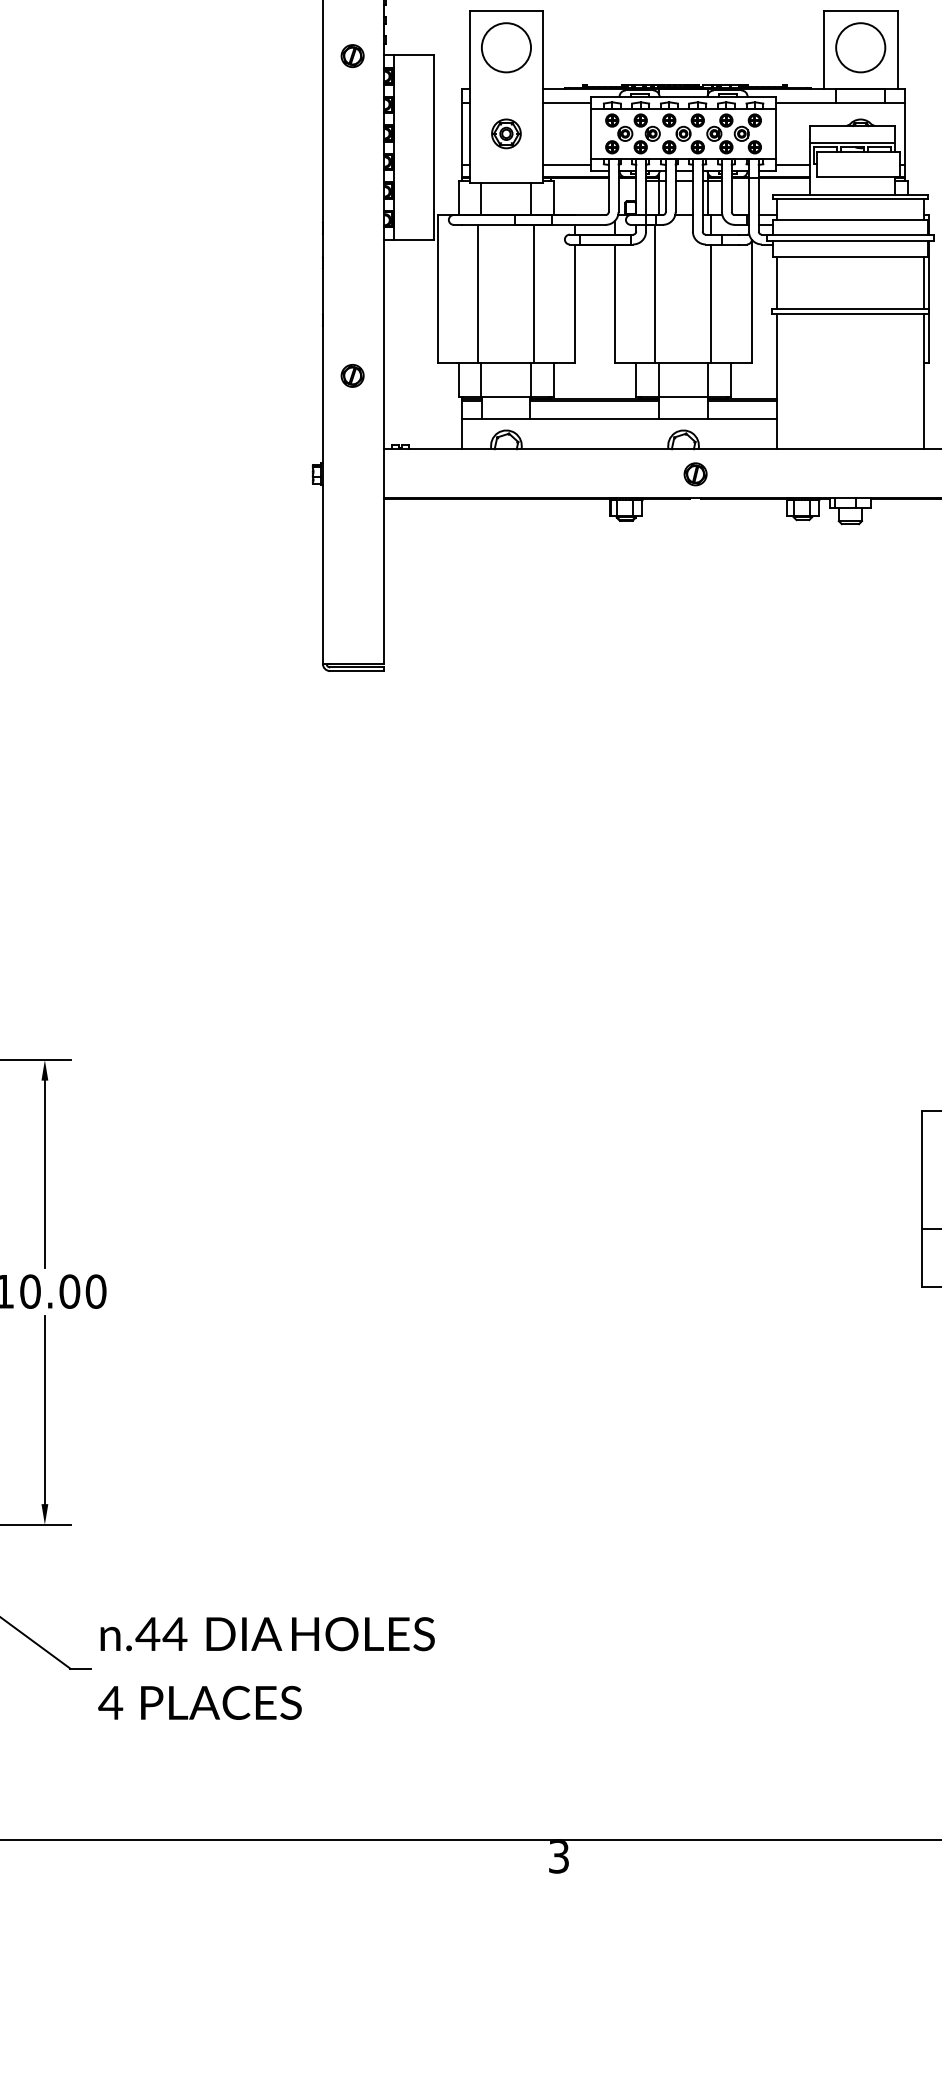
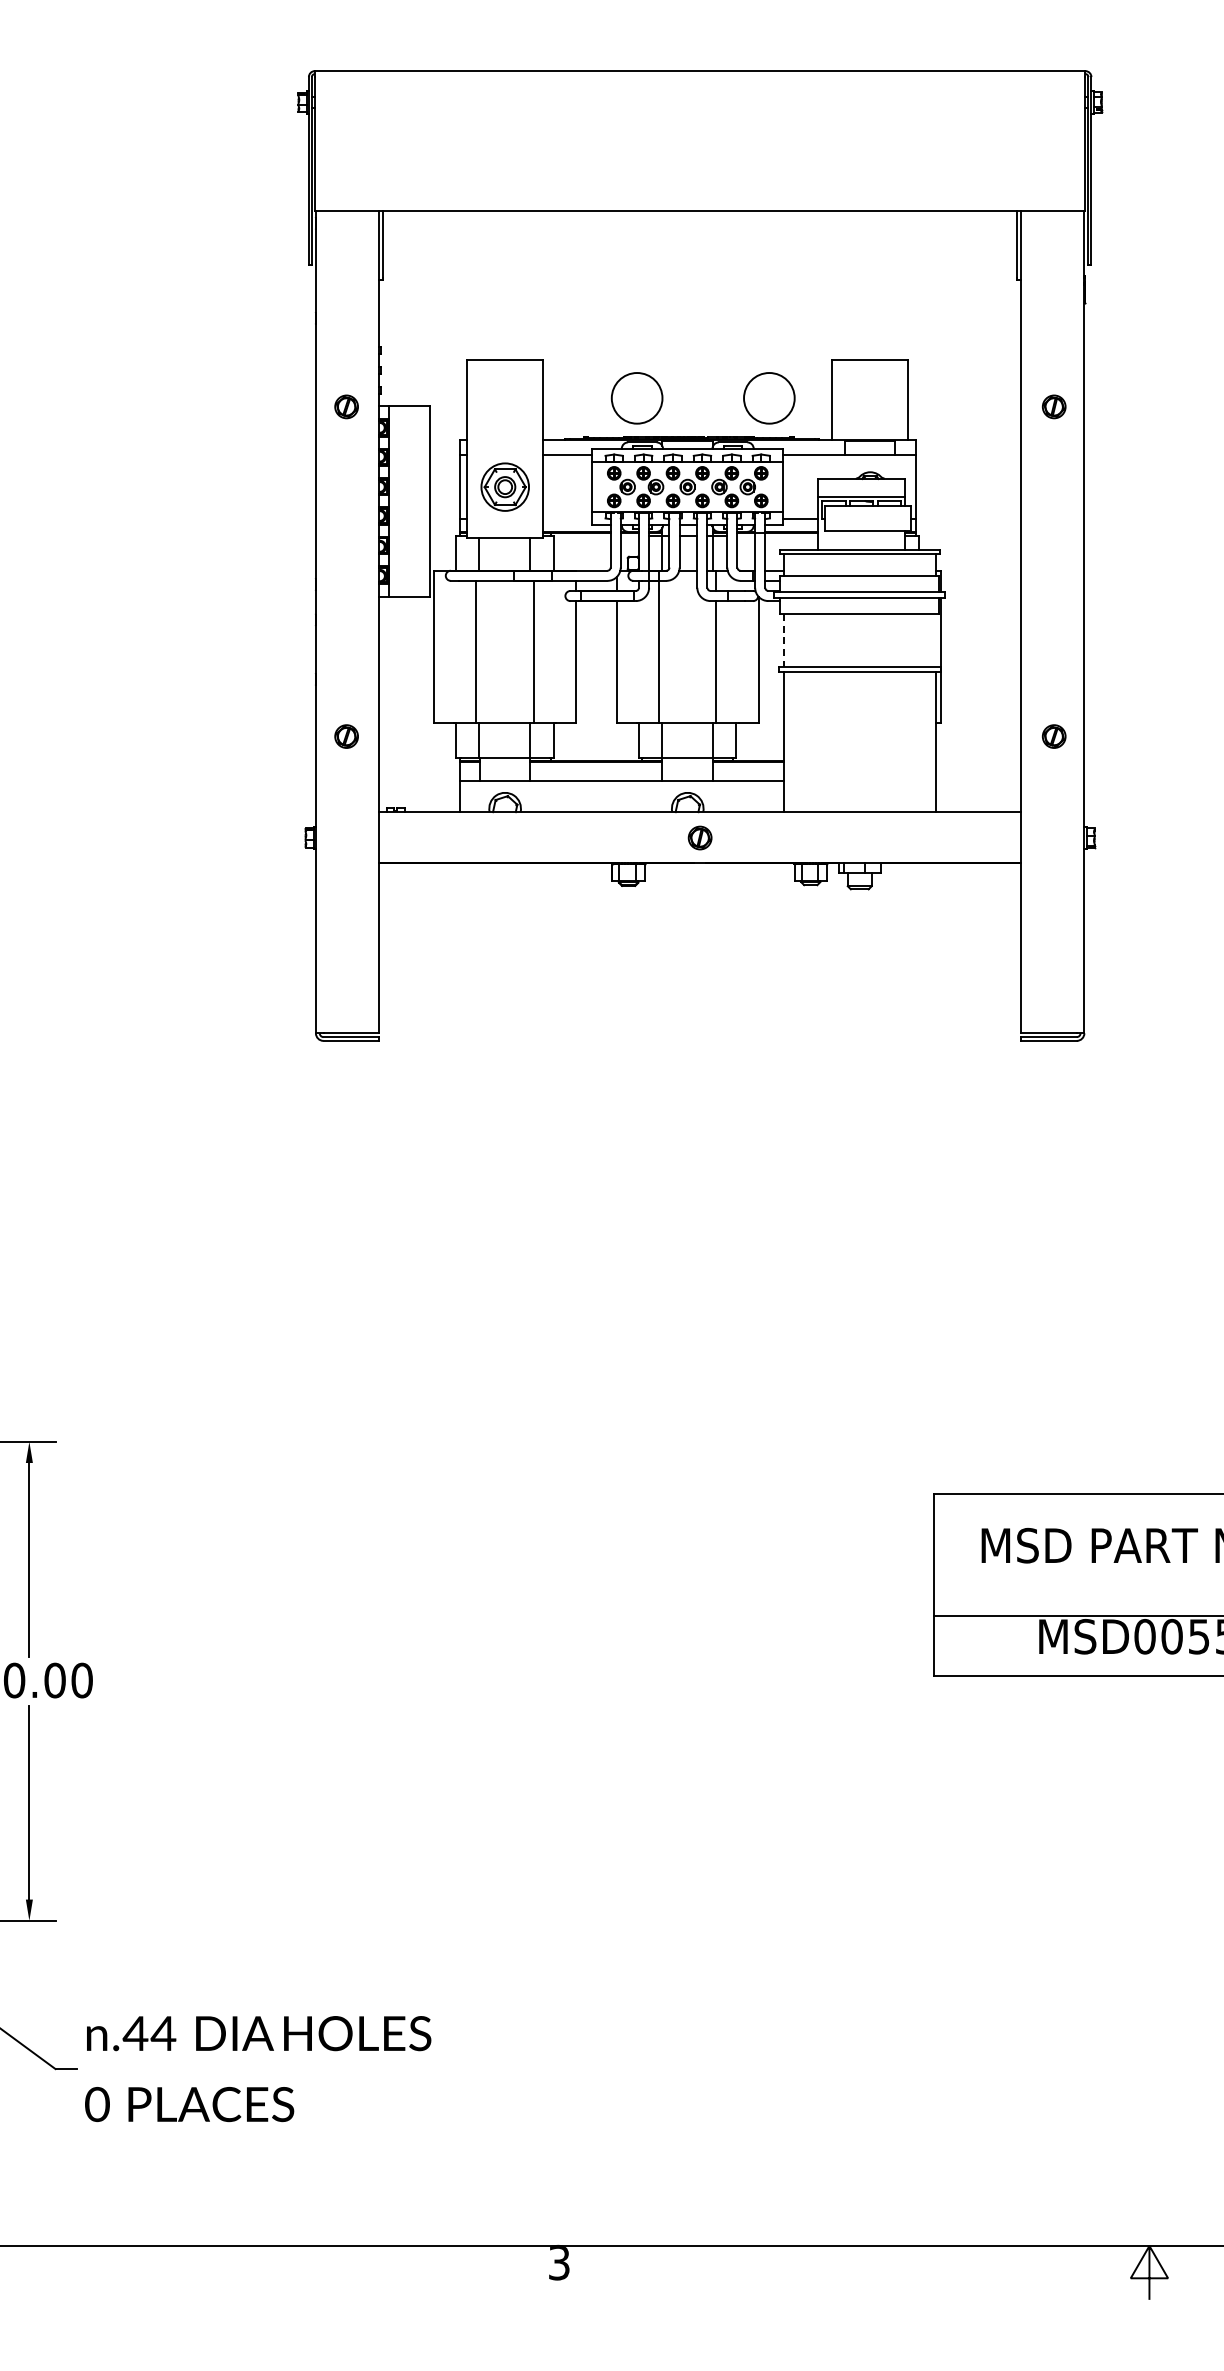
circle: (505, 47) -> (636, 398), moved
circle: (860, 47) -> (769, 398), moved
part: (505, 133) -> (504, 486), size x1.6
line: (566, 164) -> (567, 518), removed
line: (776, 282) -> (783, 640), solid -> dashed
line: (923, 282) -> (935, 640), removed
text: (110, 1702) -> (97, 2104), 4 -> 0

